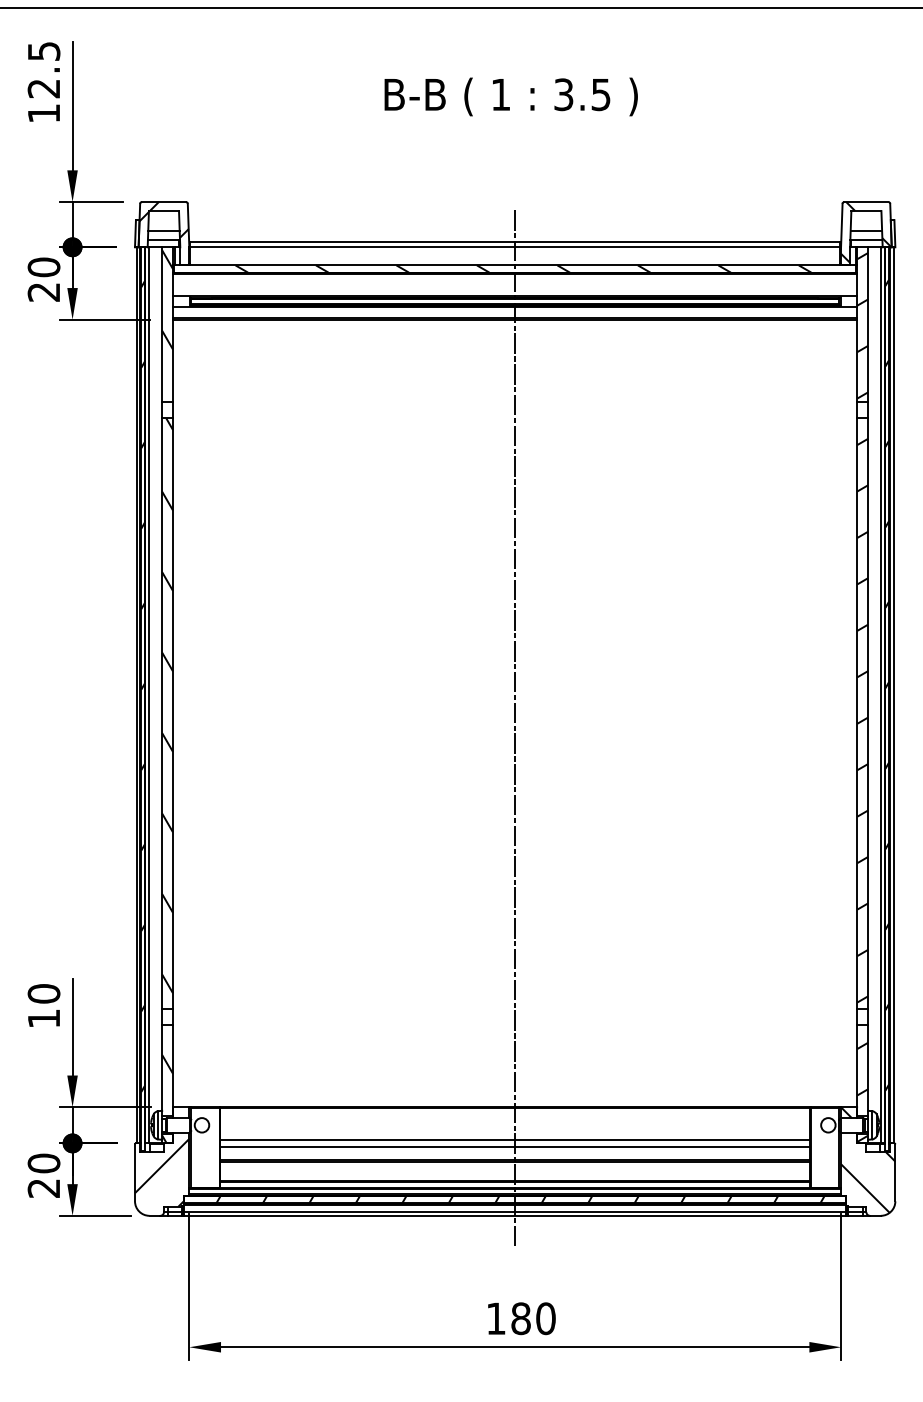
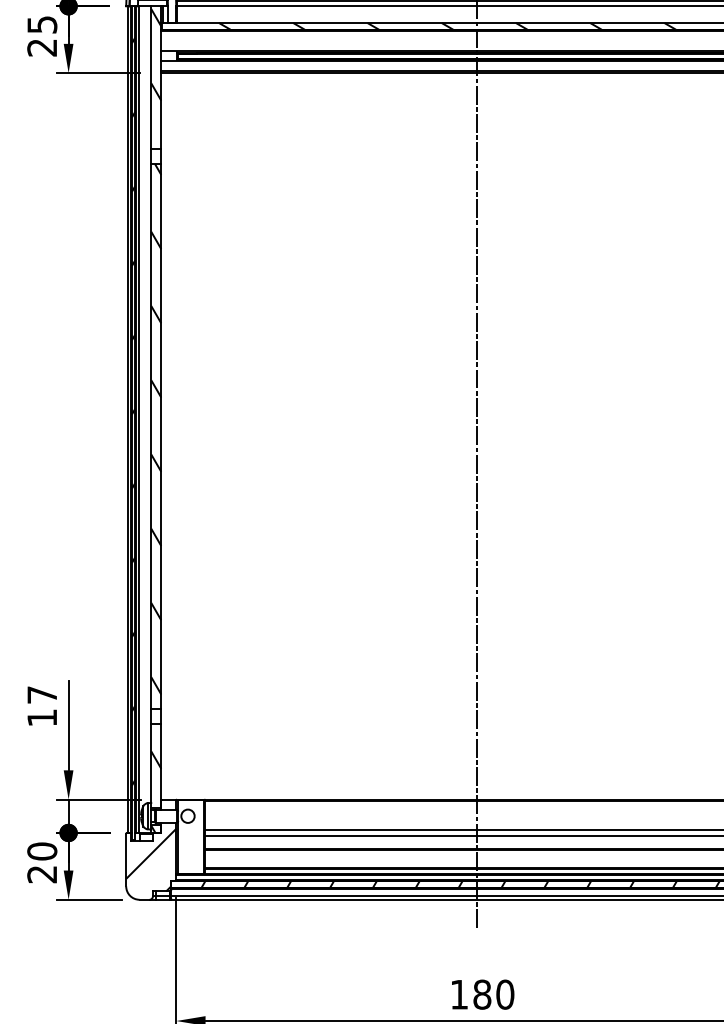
text: (43, 267) -> (41, 24), 20 -> 25
text: (43, 993) -> (41, 694), 10 -> 17

